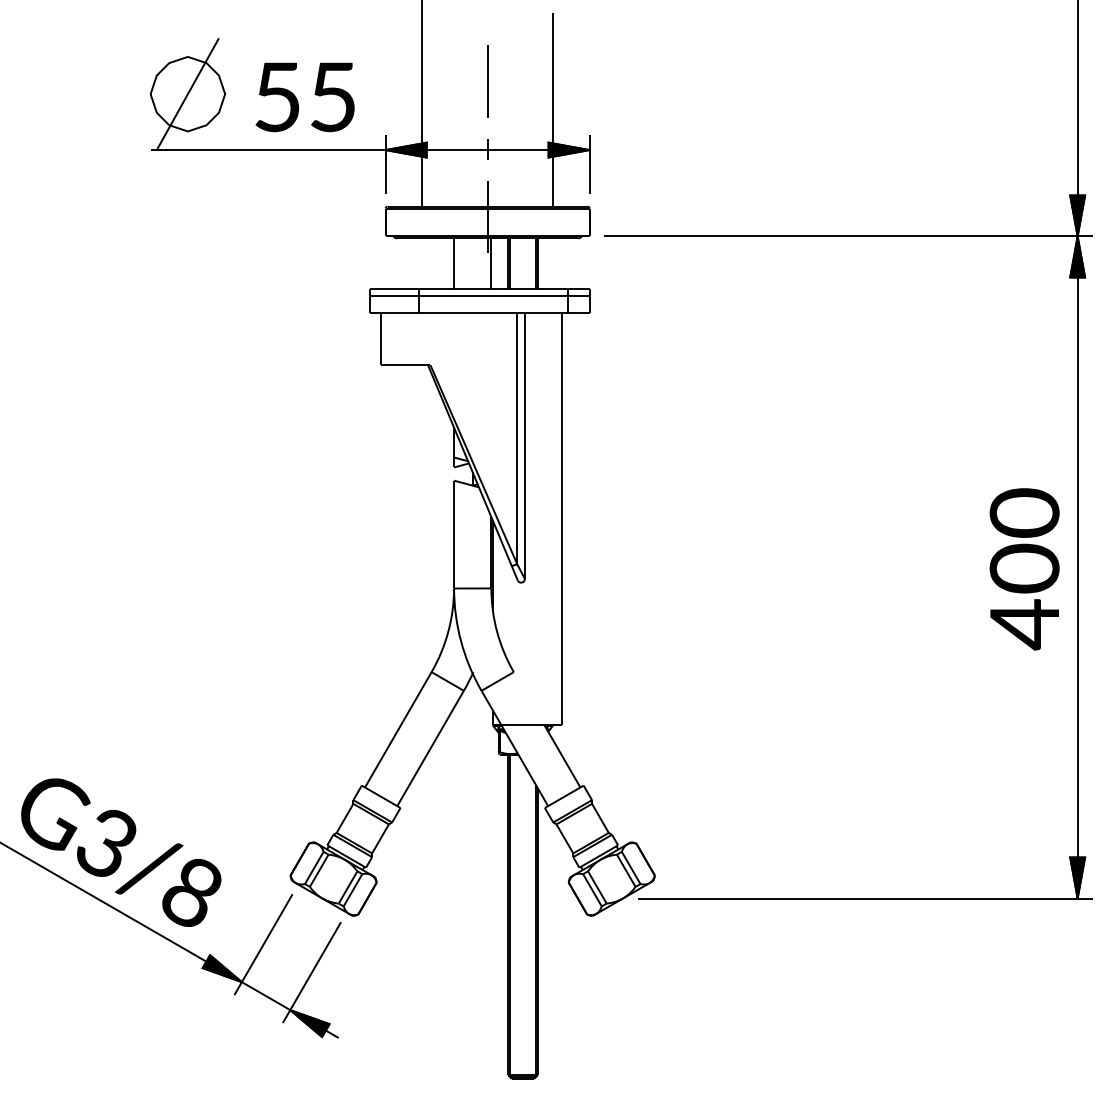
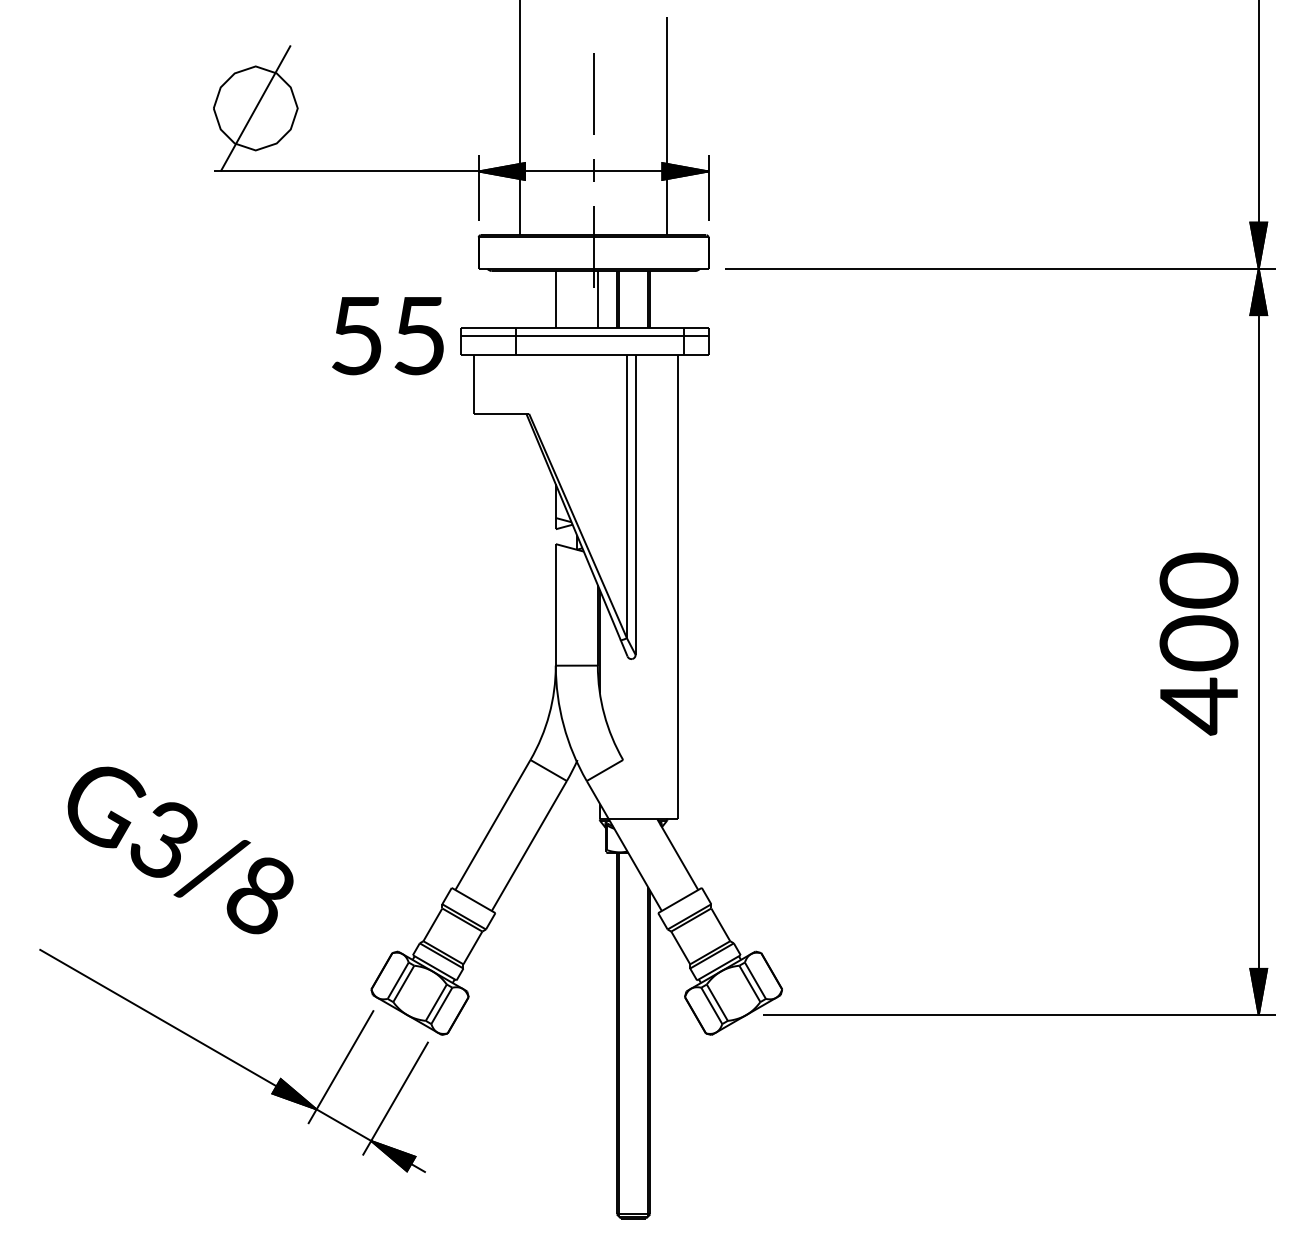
text: (304, 97) -> (387, 336), moved
text: (121, 852) -> (180, 850), moved

